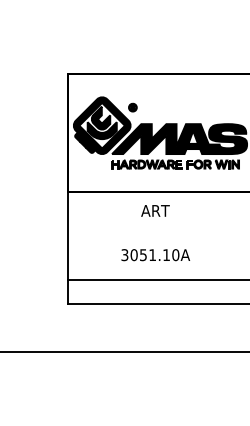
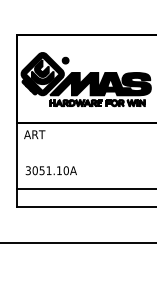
text: (155, 210) -> (34, 134), moved
text: (155, 255) -> (51, 170), moved

